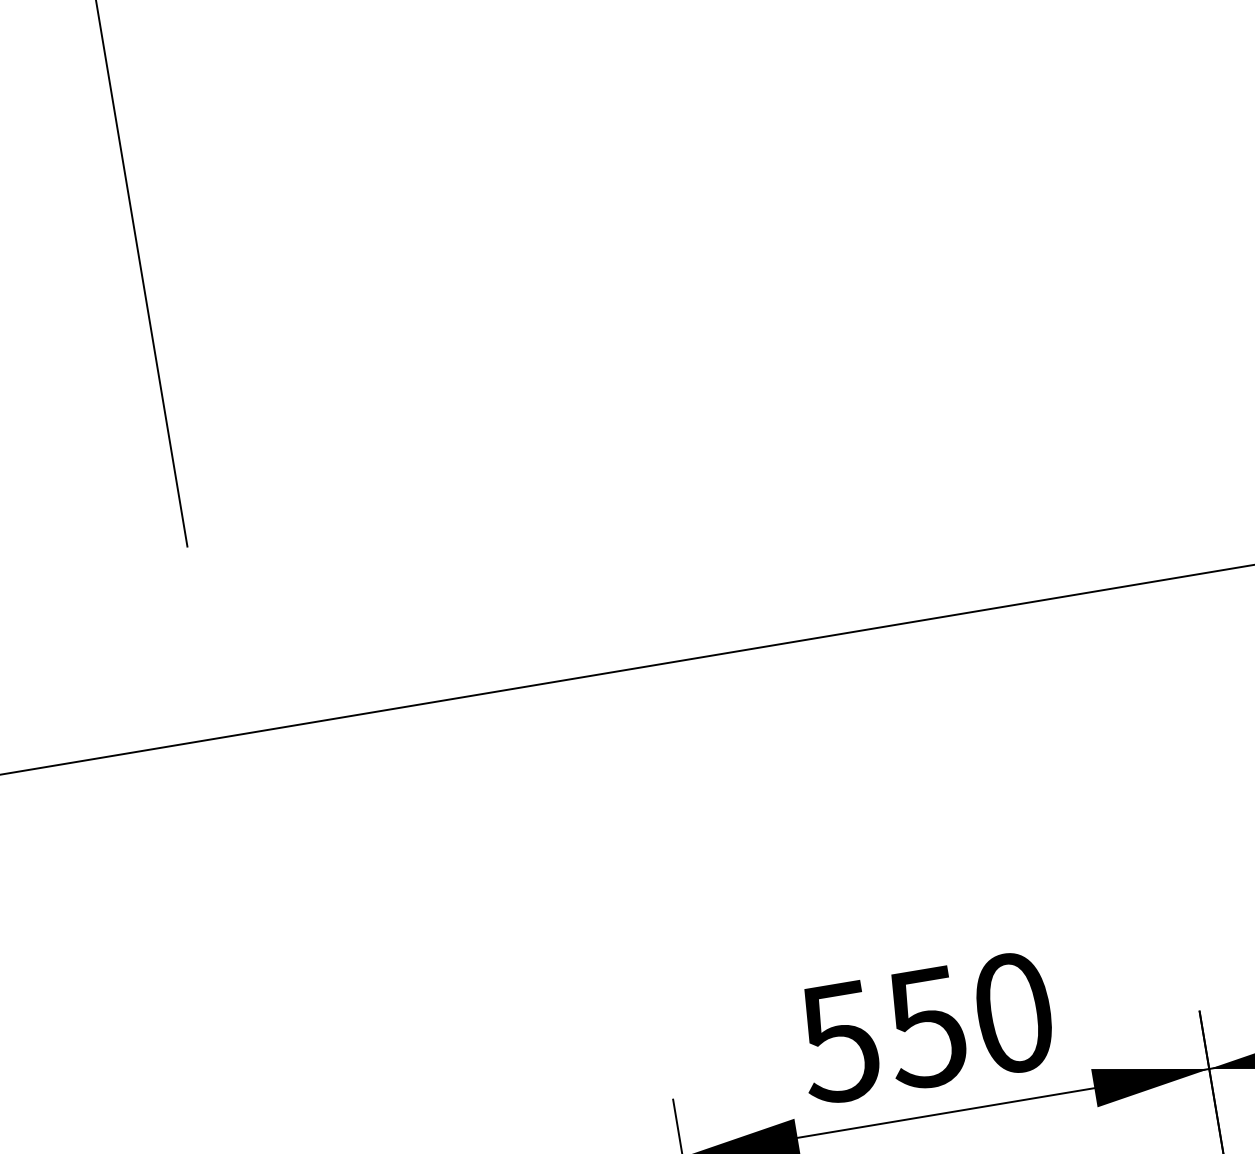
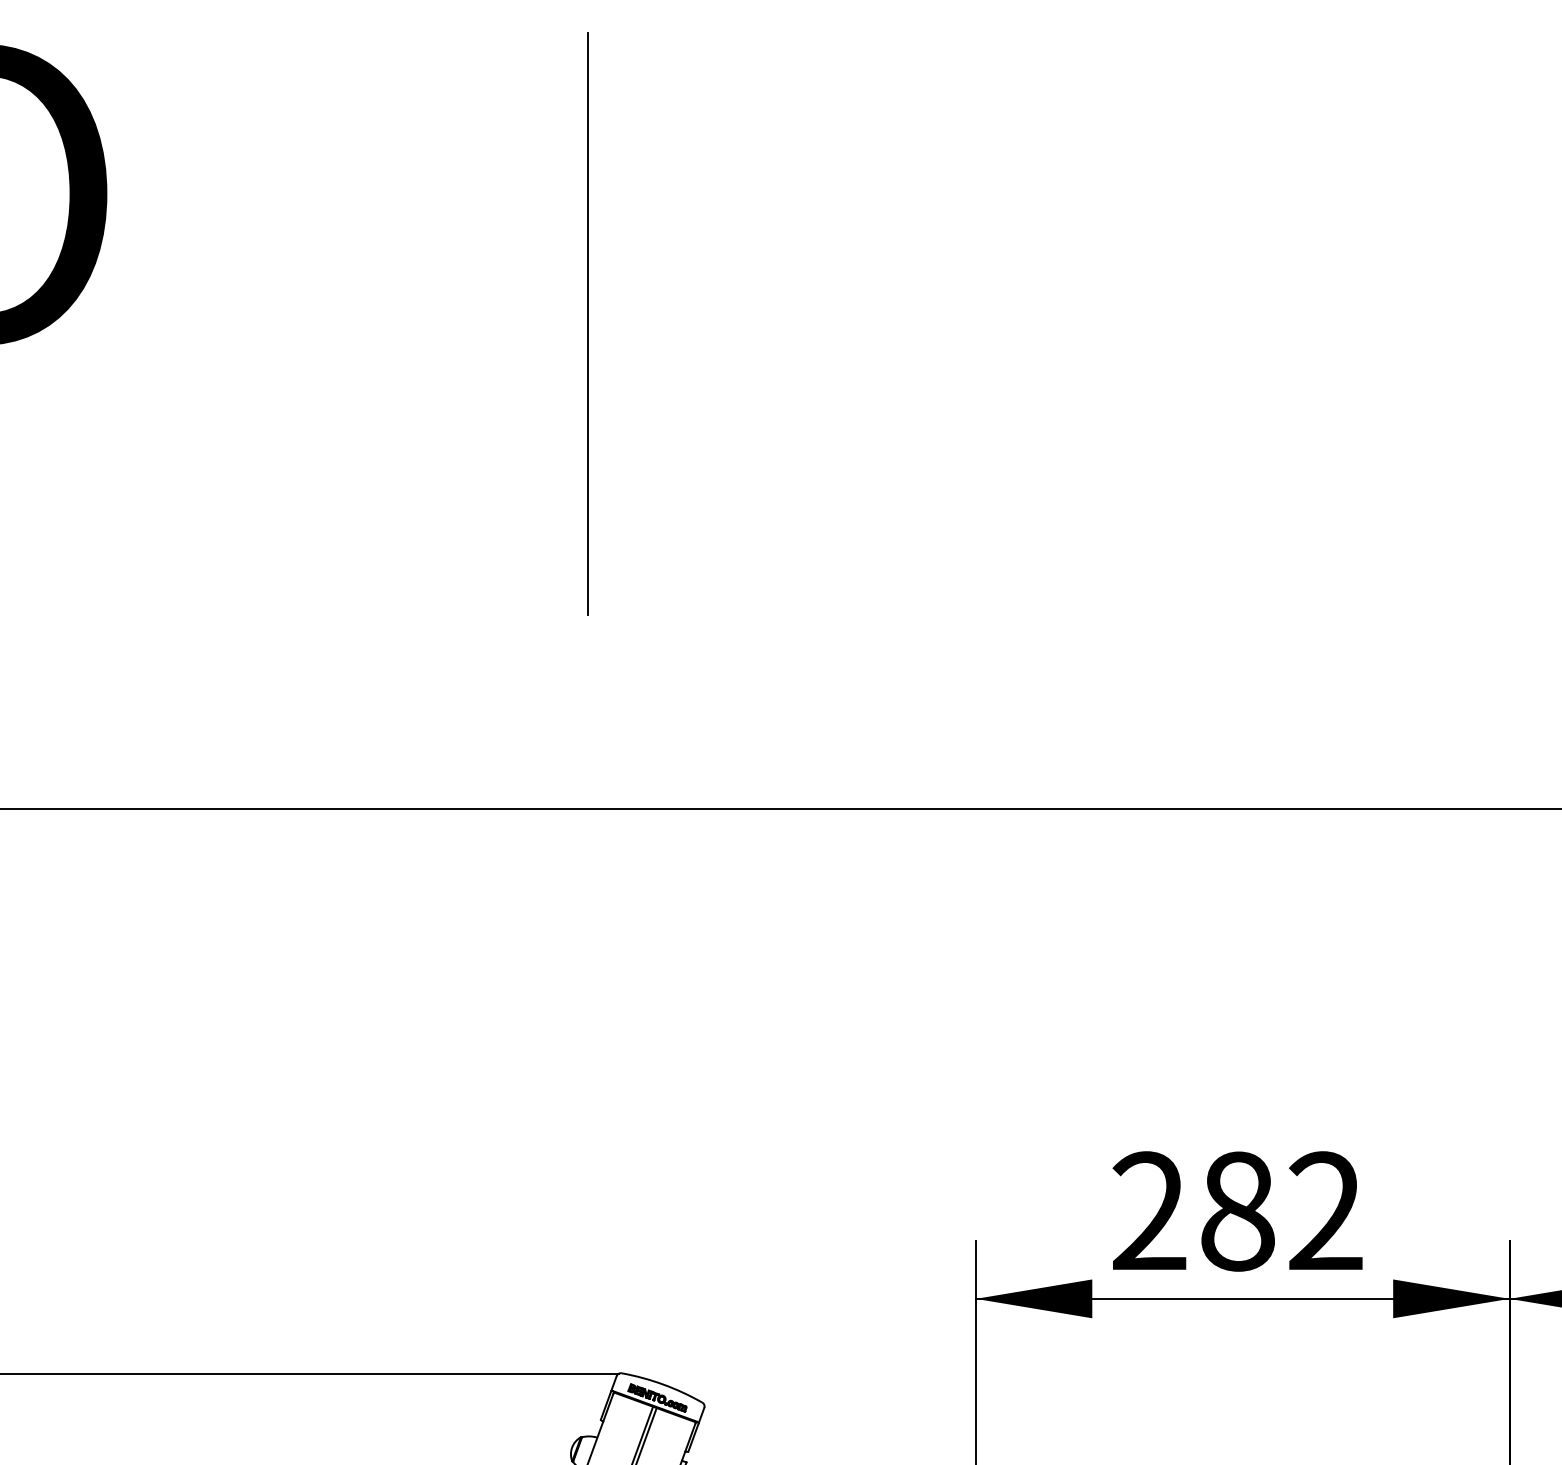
text: (925, 1027) -> (1236, 1211), 550 -> 282

